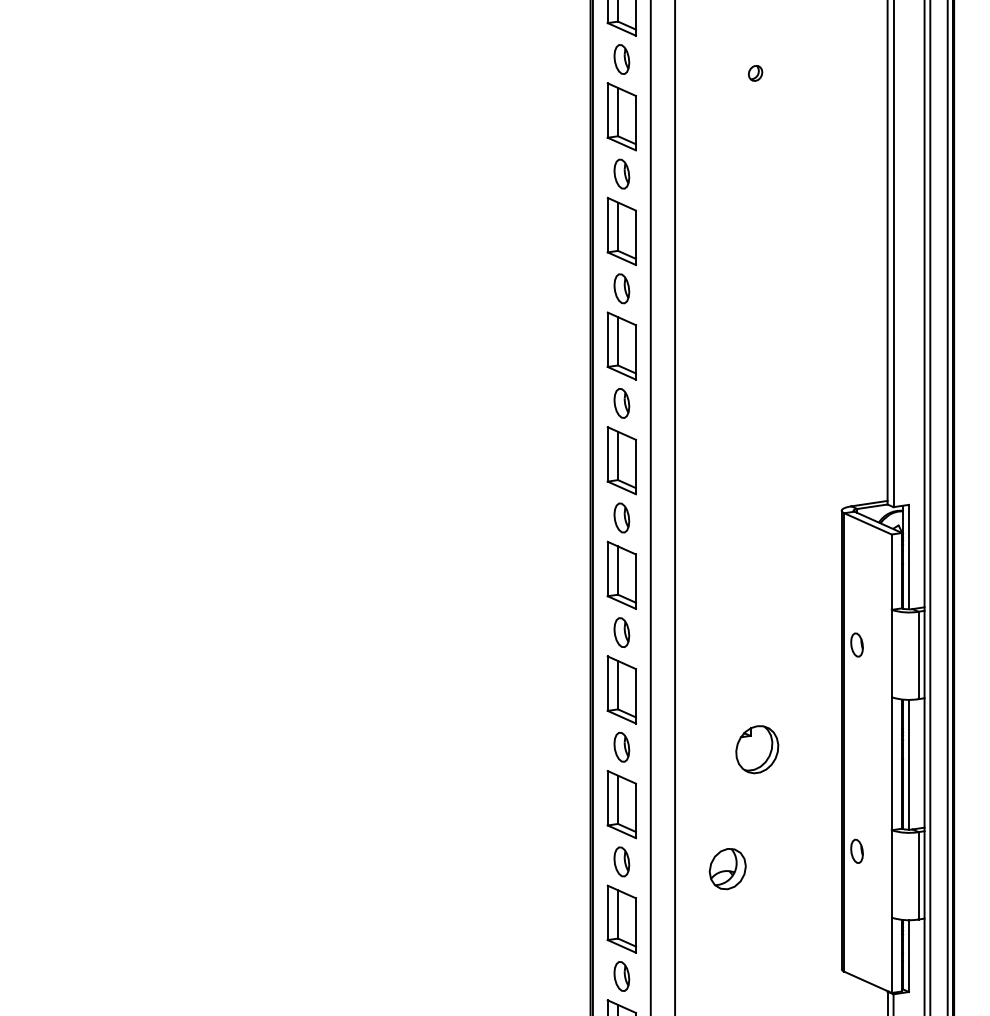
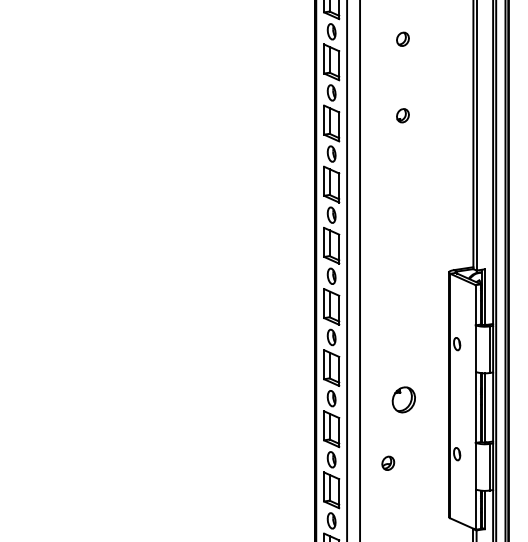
part: (754, 72) -> (402, 38), size x1.67
part: (754, 216) -> (402, 115), added
part: (728, 867) -> (388, 462), size x0.62

